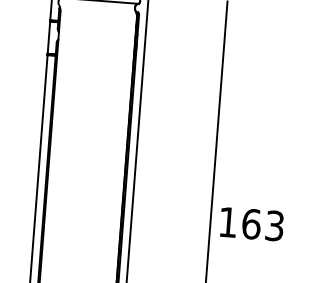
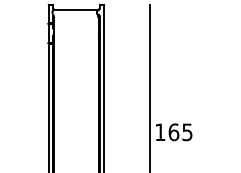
text: (274, 224) -> (187, 131), 163 -> 165

